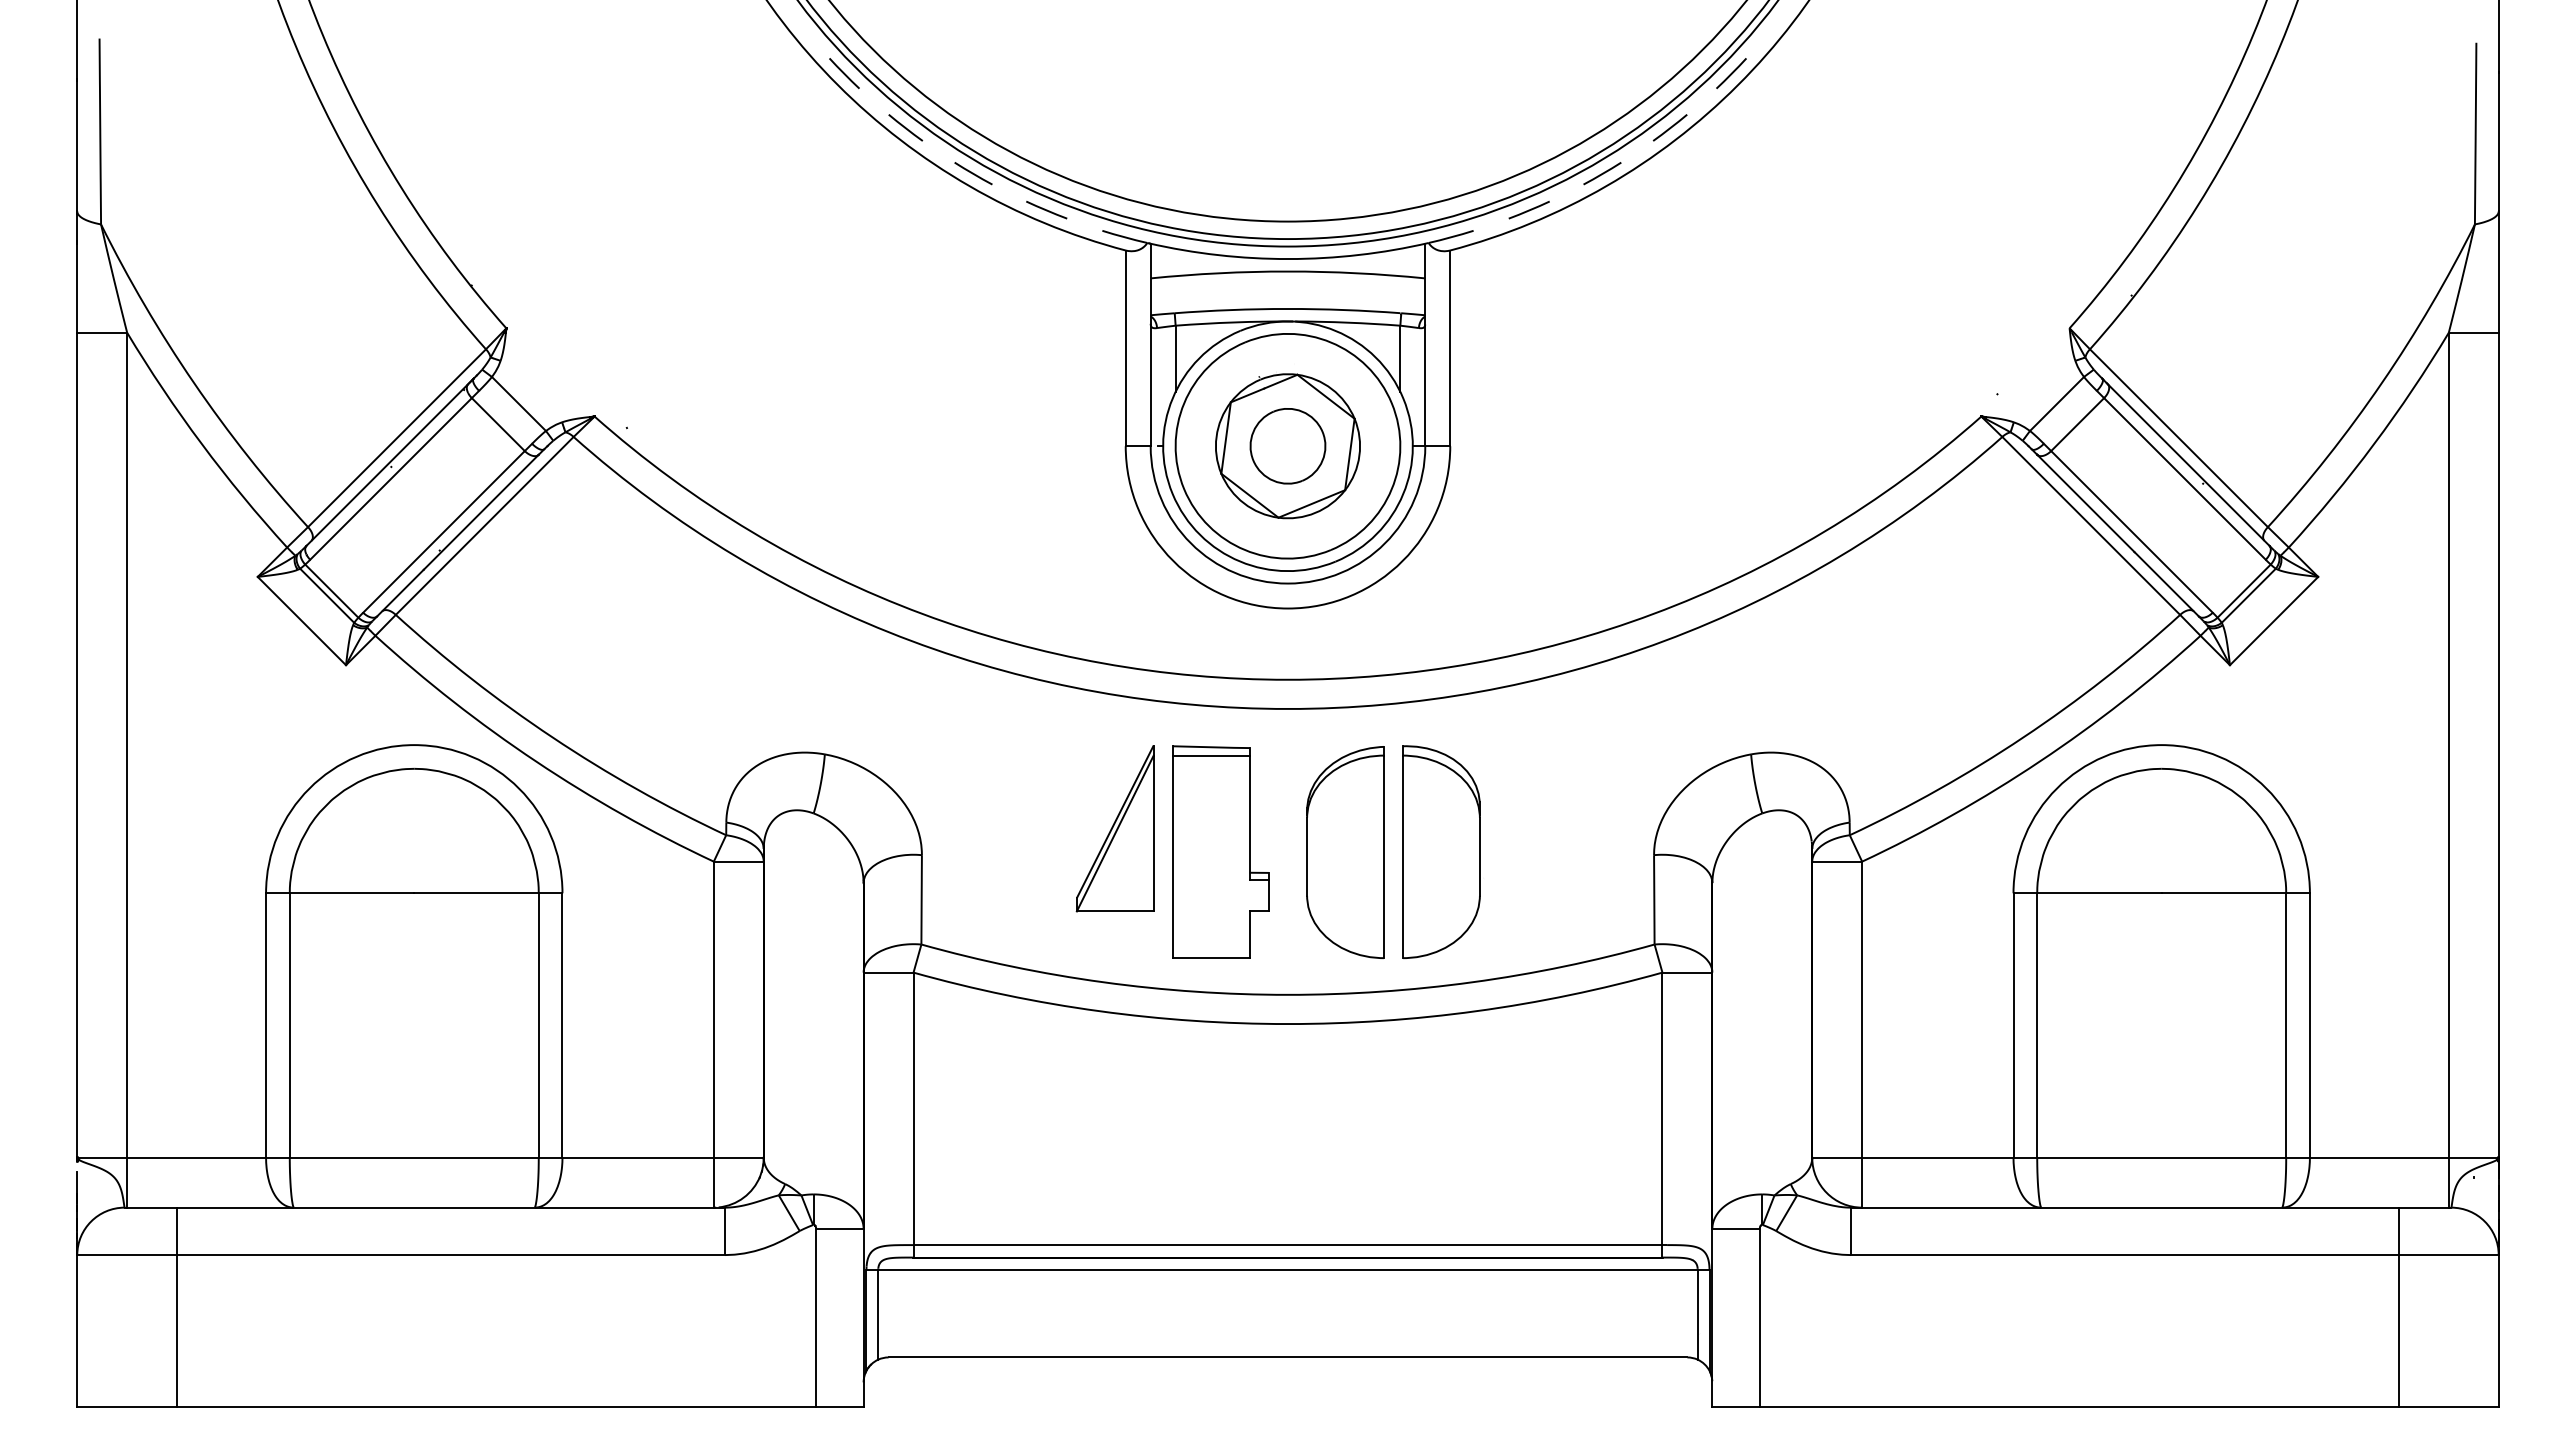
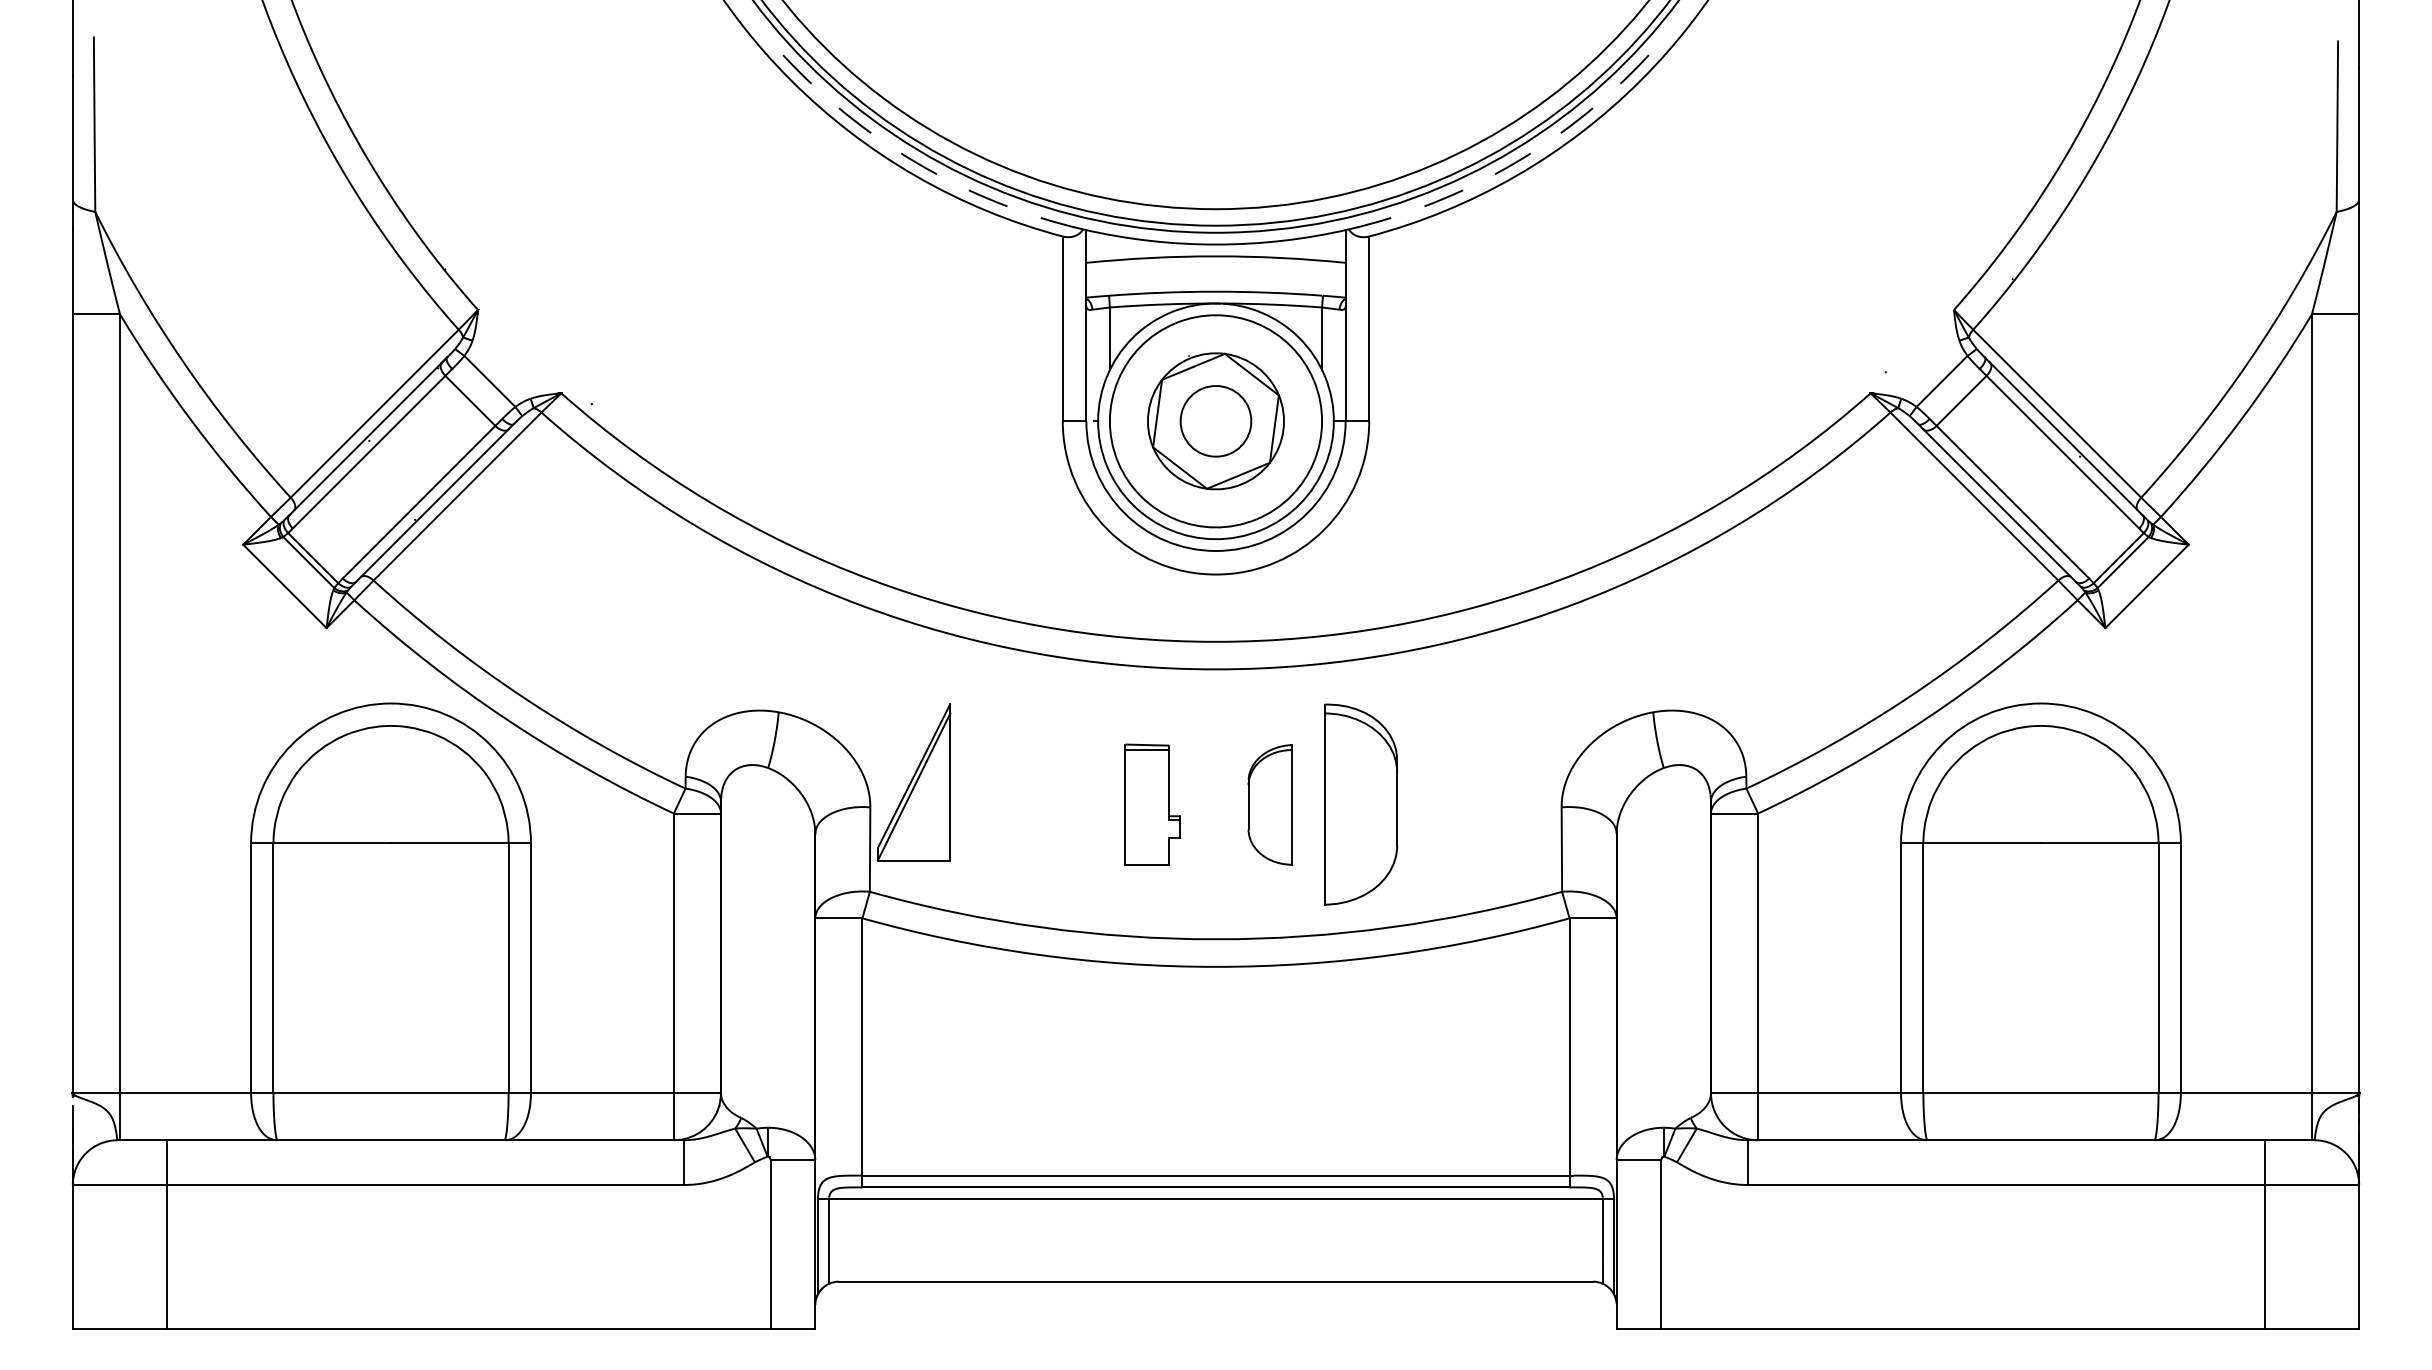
part: (1114, 828) -> (913, 782), moved
part: (1220, 851) -> (1152, 803), size x0.6
part: (1345, 852) -> (1270, 804), size x0.6

